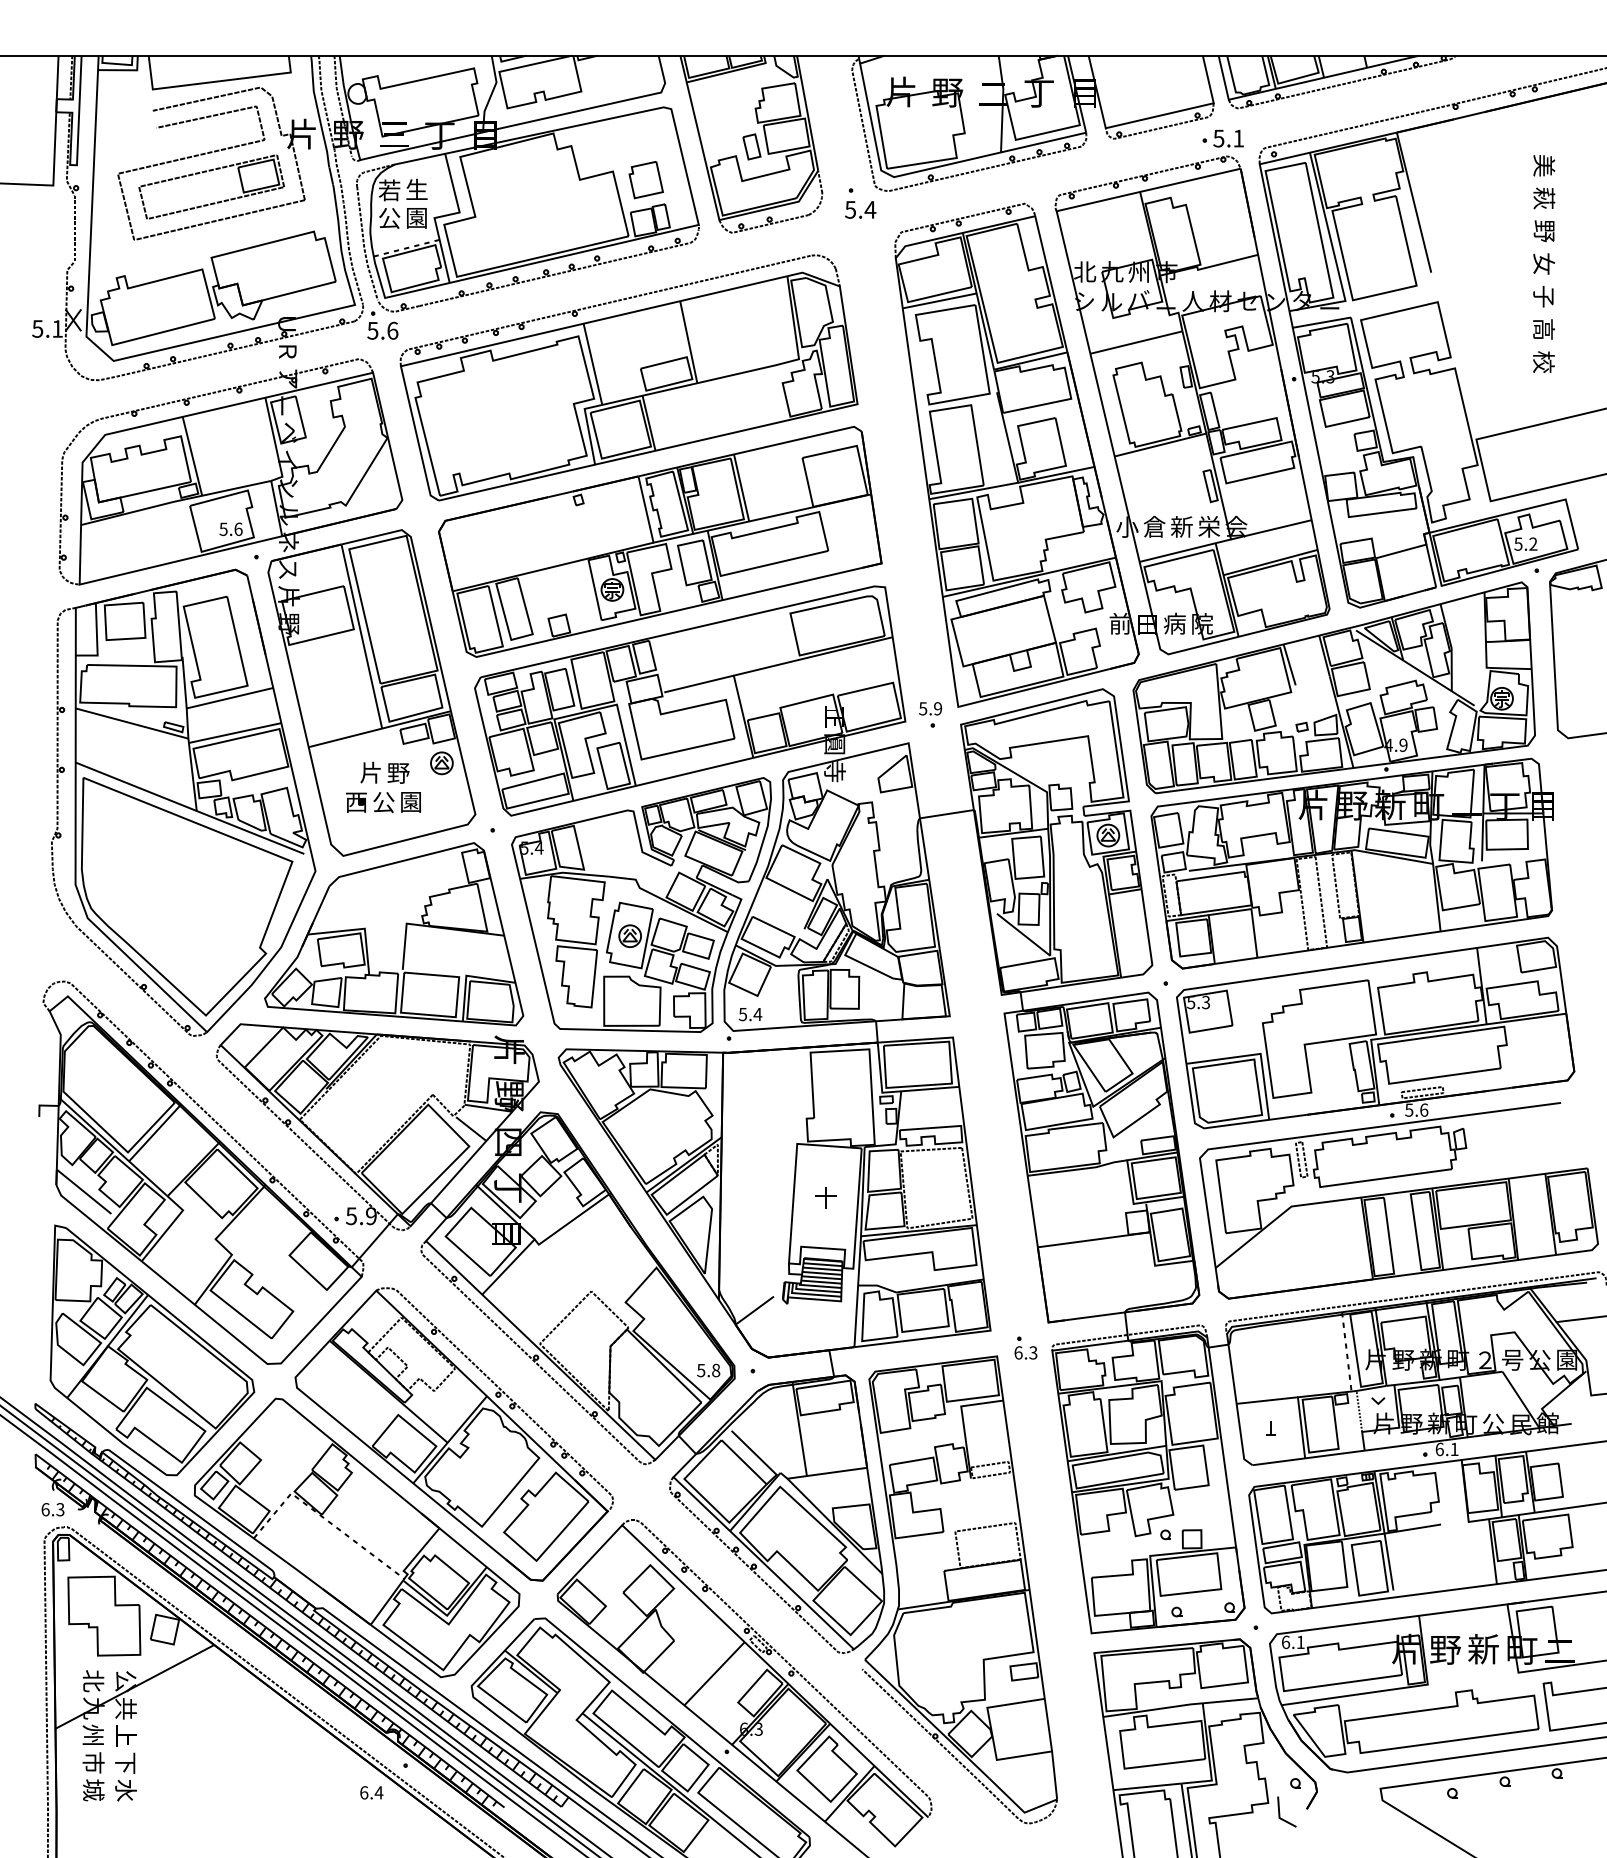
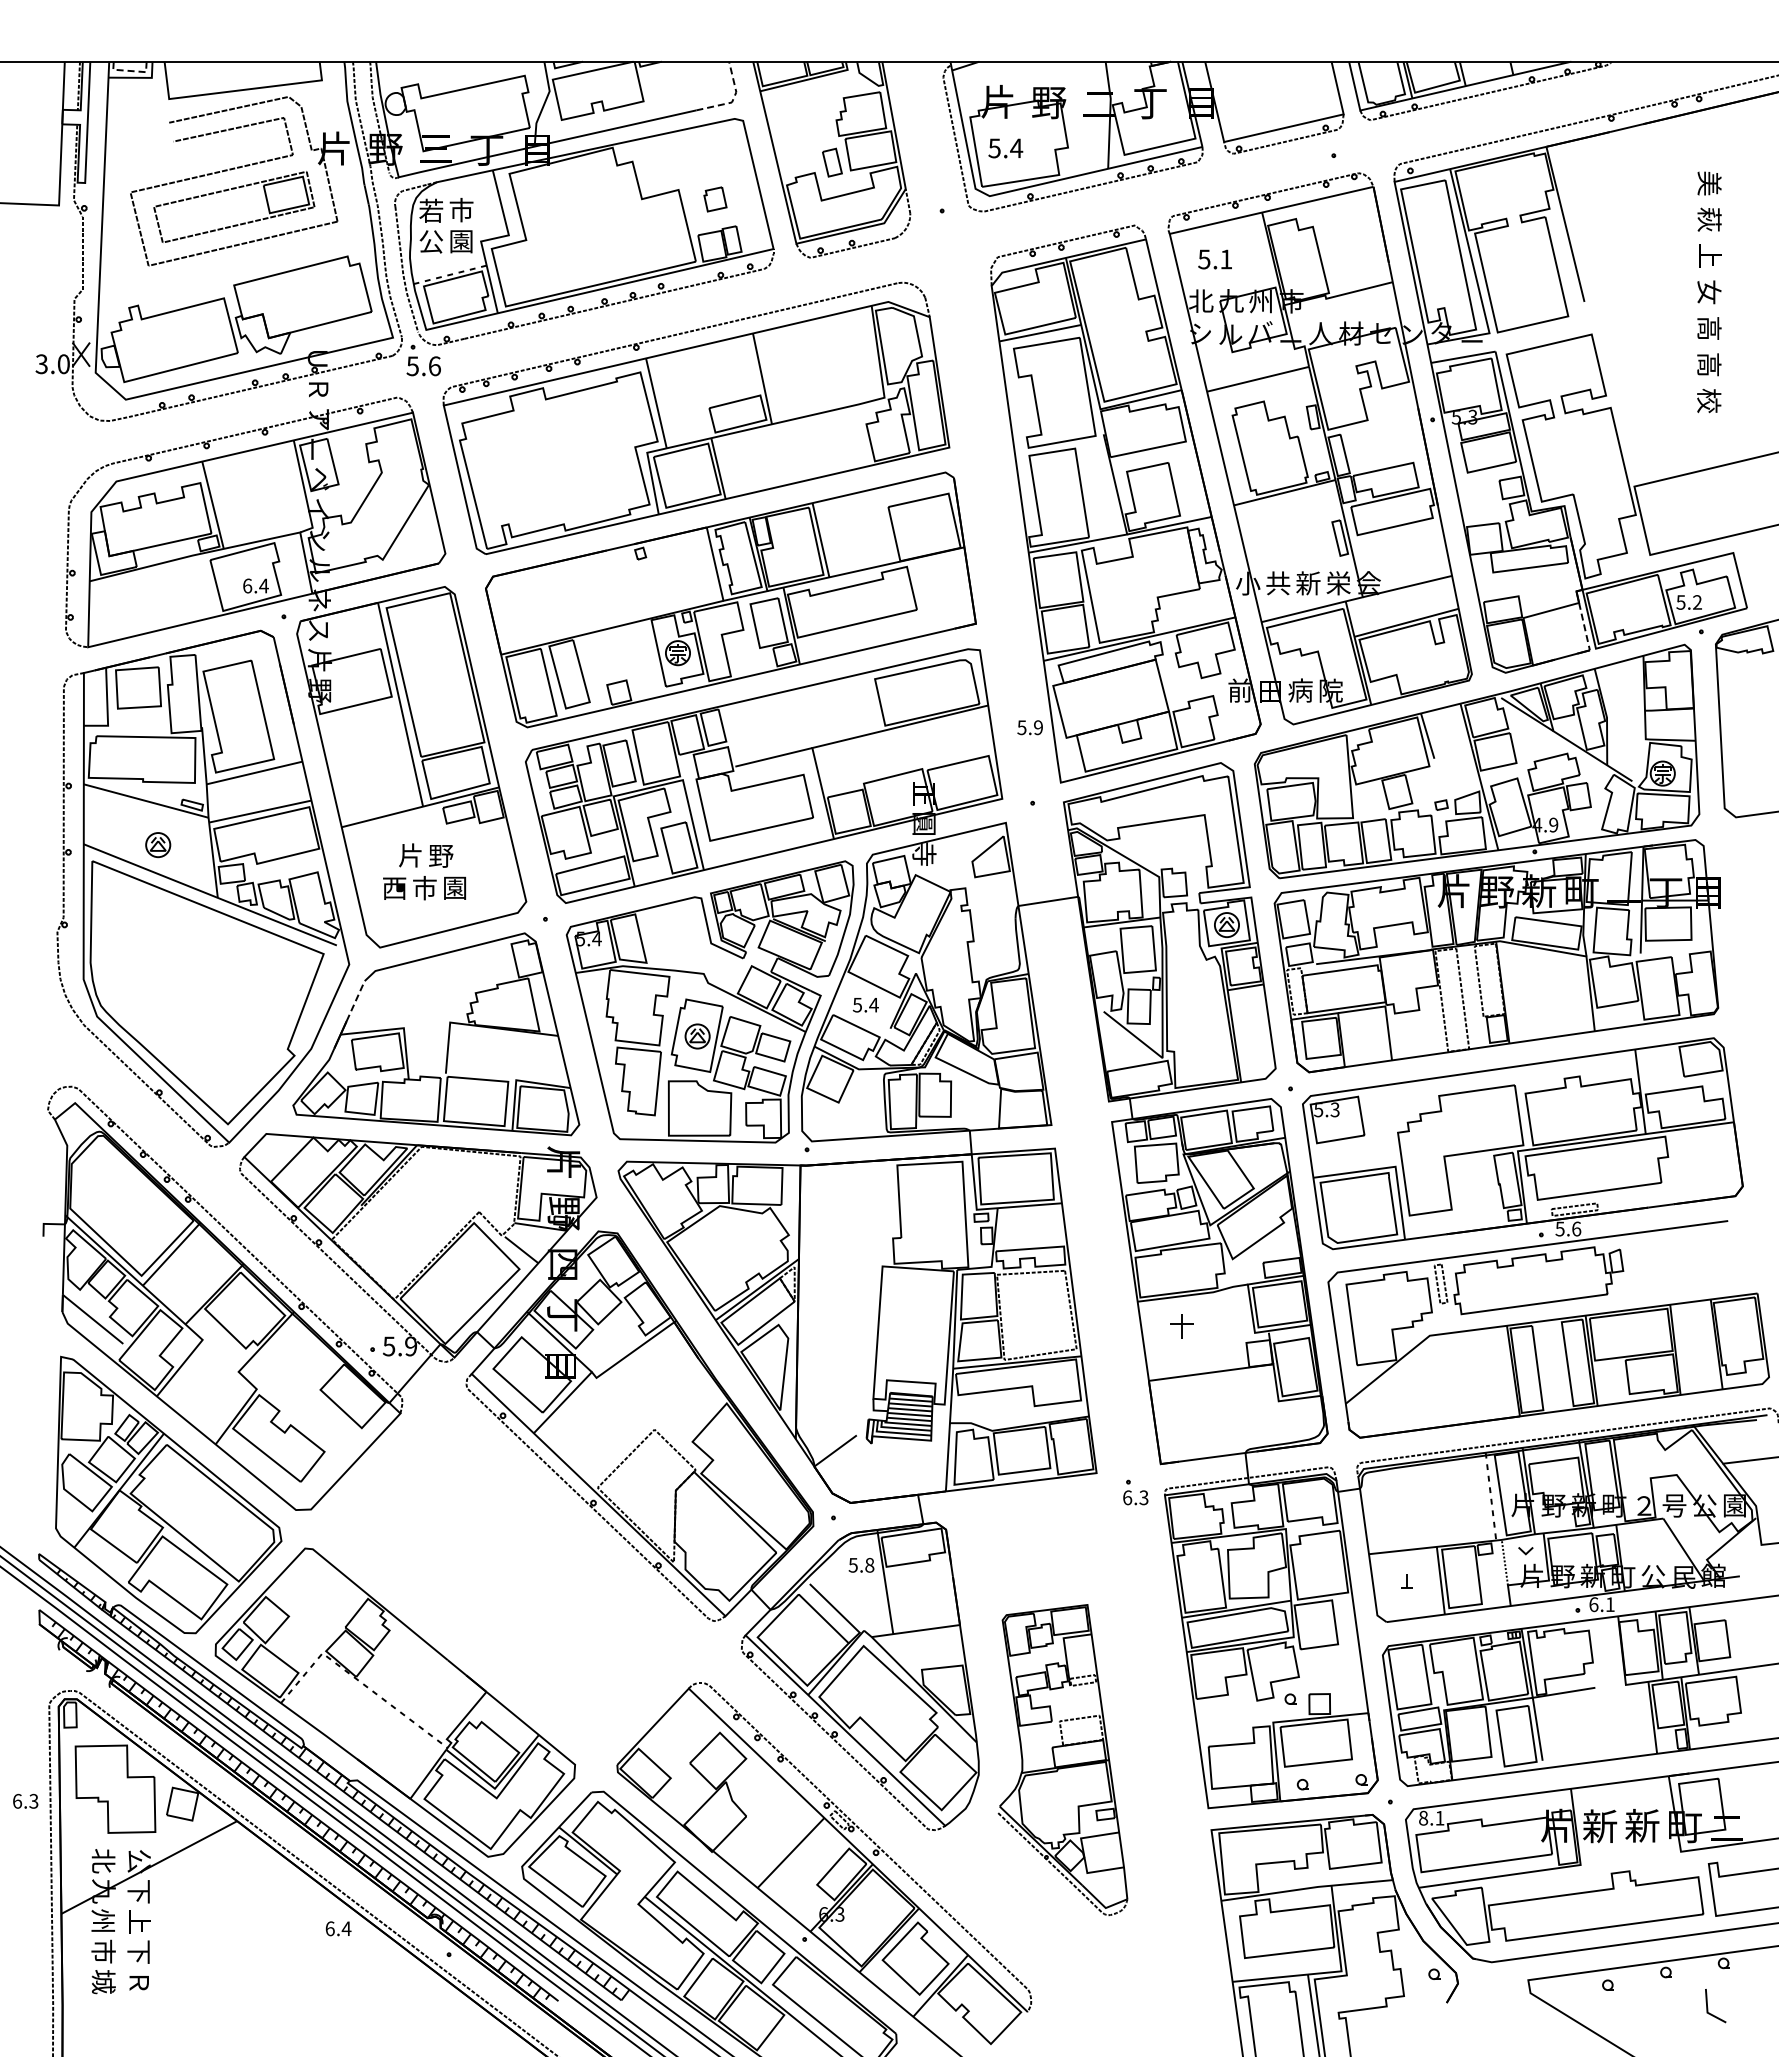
line: (117, 63) -> (130, 70), solid -> dashed
line: (662, 89) -> (733, 99), solid -> dashed
text: (1228, 138) -> (1214, 259), moved
part: (646, 180) -> (715, 199), size x0.6
text: (416, 189) -> (461, 209), 生 -> 市
text: (860, 209) -> (1005, 148), moved
text: (1544, 231) -> (1709, 256), 野 -> 上
text: (1544, 296) -> (1709, 328), 子 -> 高
text: (47, 329) -> (52, 364), 5.1 -> 3.0
text: (1154, 527) -> (1278, 583), 倉 -> 共
text: (230, 528) -> (255, 585), 5.6 -> 6.4
line: (1431, 566) -> (1584, 627), solid -> dashed
text: (929, 708) -> (1029, 727), moved
part: (442, 763) -> (158, 845), moved
text: (383, 802) -> (424, 888), 公 -> 市
line: (321, 904) -> (355, 1001), solid -> dashed
text: (750, 1014) -> (865, 1005), moved
part: (825, 1198) -> (1181, 1326), moved
text: (708, 1370) -> (861, 1565), moved
part: (453, 1433) -> (502, 1587), removed
text: (52, 1508) -> (25, 1800), moved
part: (959, 1589) -> (1062, 1759), size x0.6
text: (1285, 1641) -> (1423, 1817), 6.1 -> 8.1
text: (1445, 1649) -> (1600, 1826), 野 -> 新
text: (126, 1708) -> (139, 1891), 共 -> 下
text: (126, 1790) -> (139, 1982), 水 -> Ｒ
text: (371, 1792) -> (338, 1928), moved
line: (1280, 1813) -> (1708, 2007), moved

